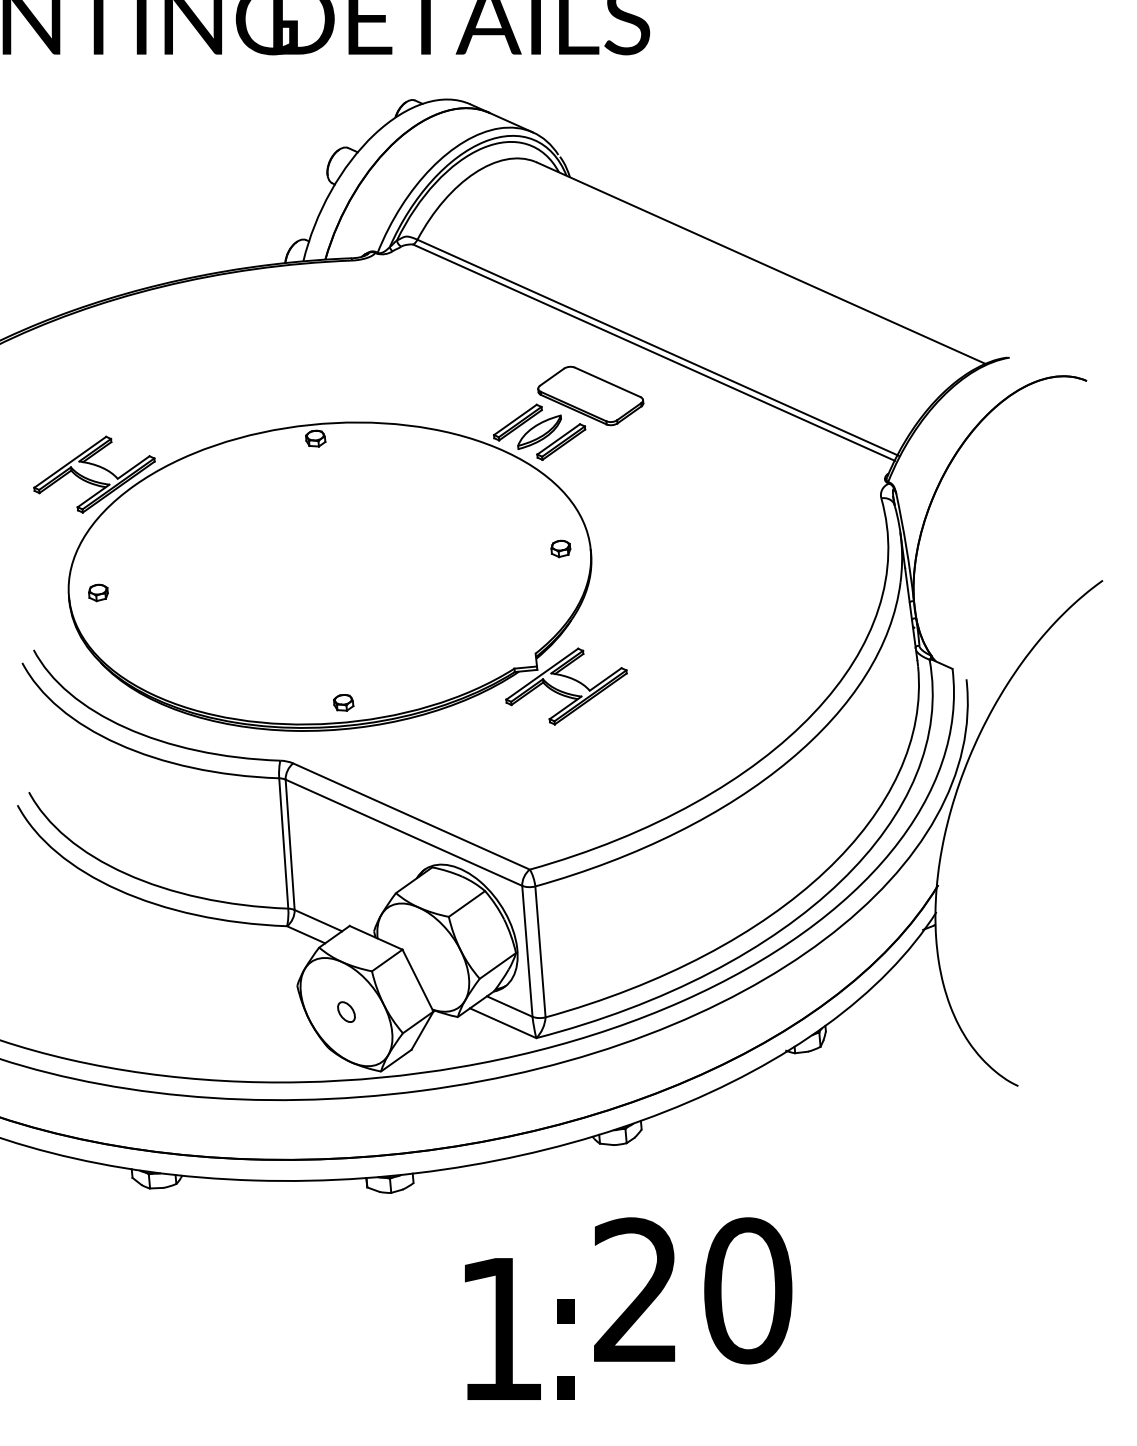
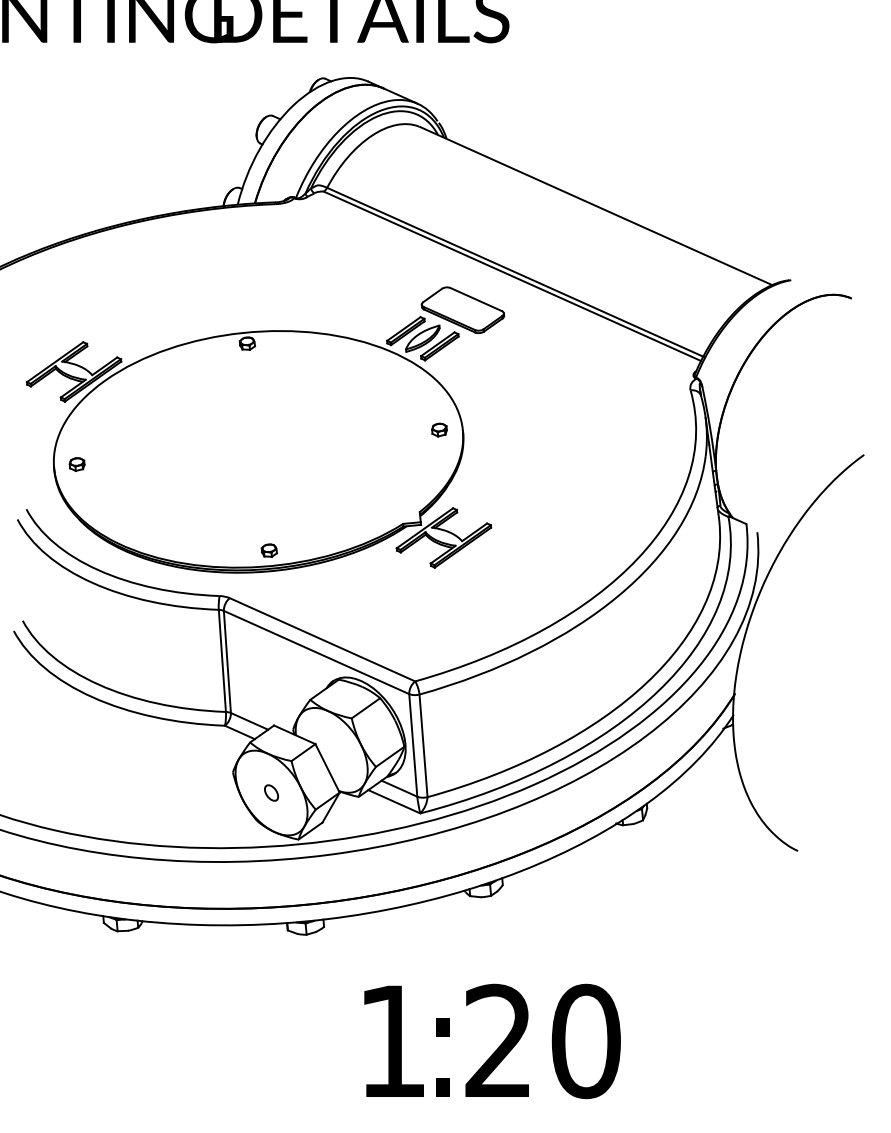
text: (692, 1290) -> (542, 1041), moved

